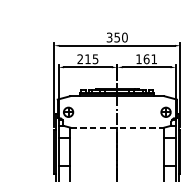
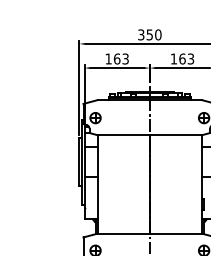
text: (87, 58) -> (116, 58), 215 -> 163
text: (153, 58) -> (190, 58), 161 -> 163
line: (117, 127) -> (150, 135), dashed -> solid

